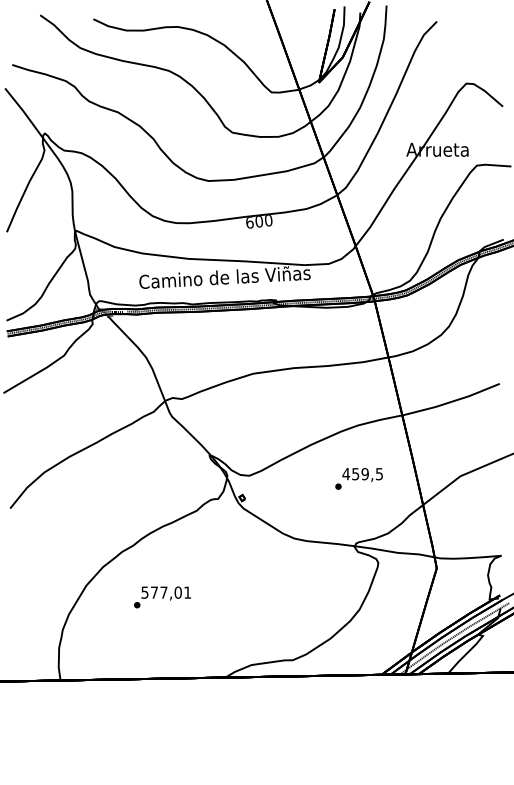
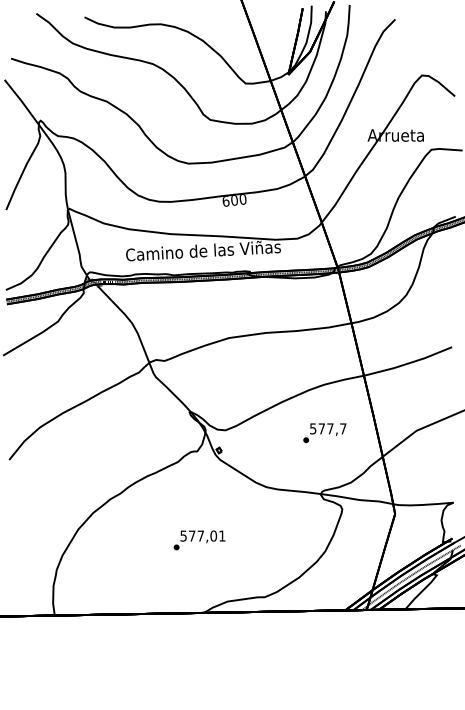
text: (362, 474) -> (327, 429), 459,5 -> 577,7
text: (162, 597) -> (199, 540), moved

